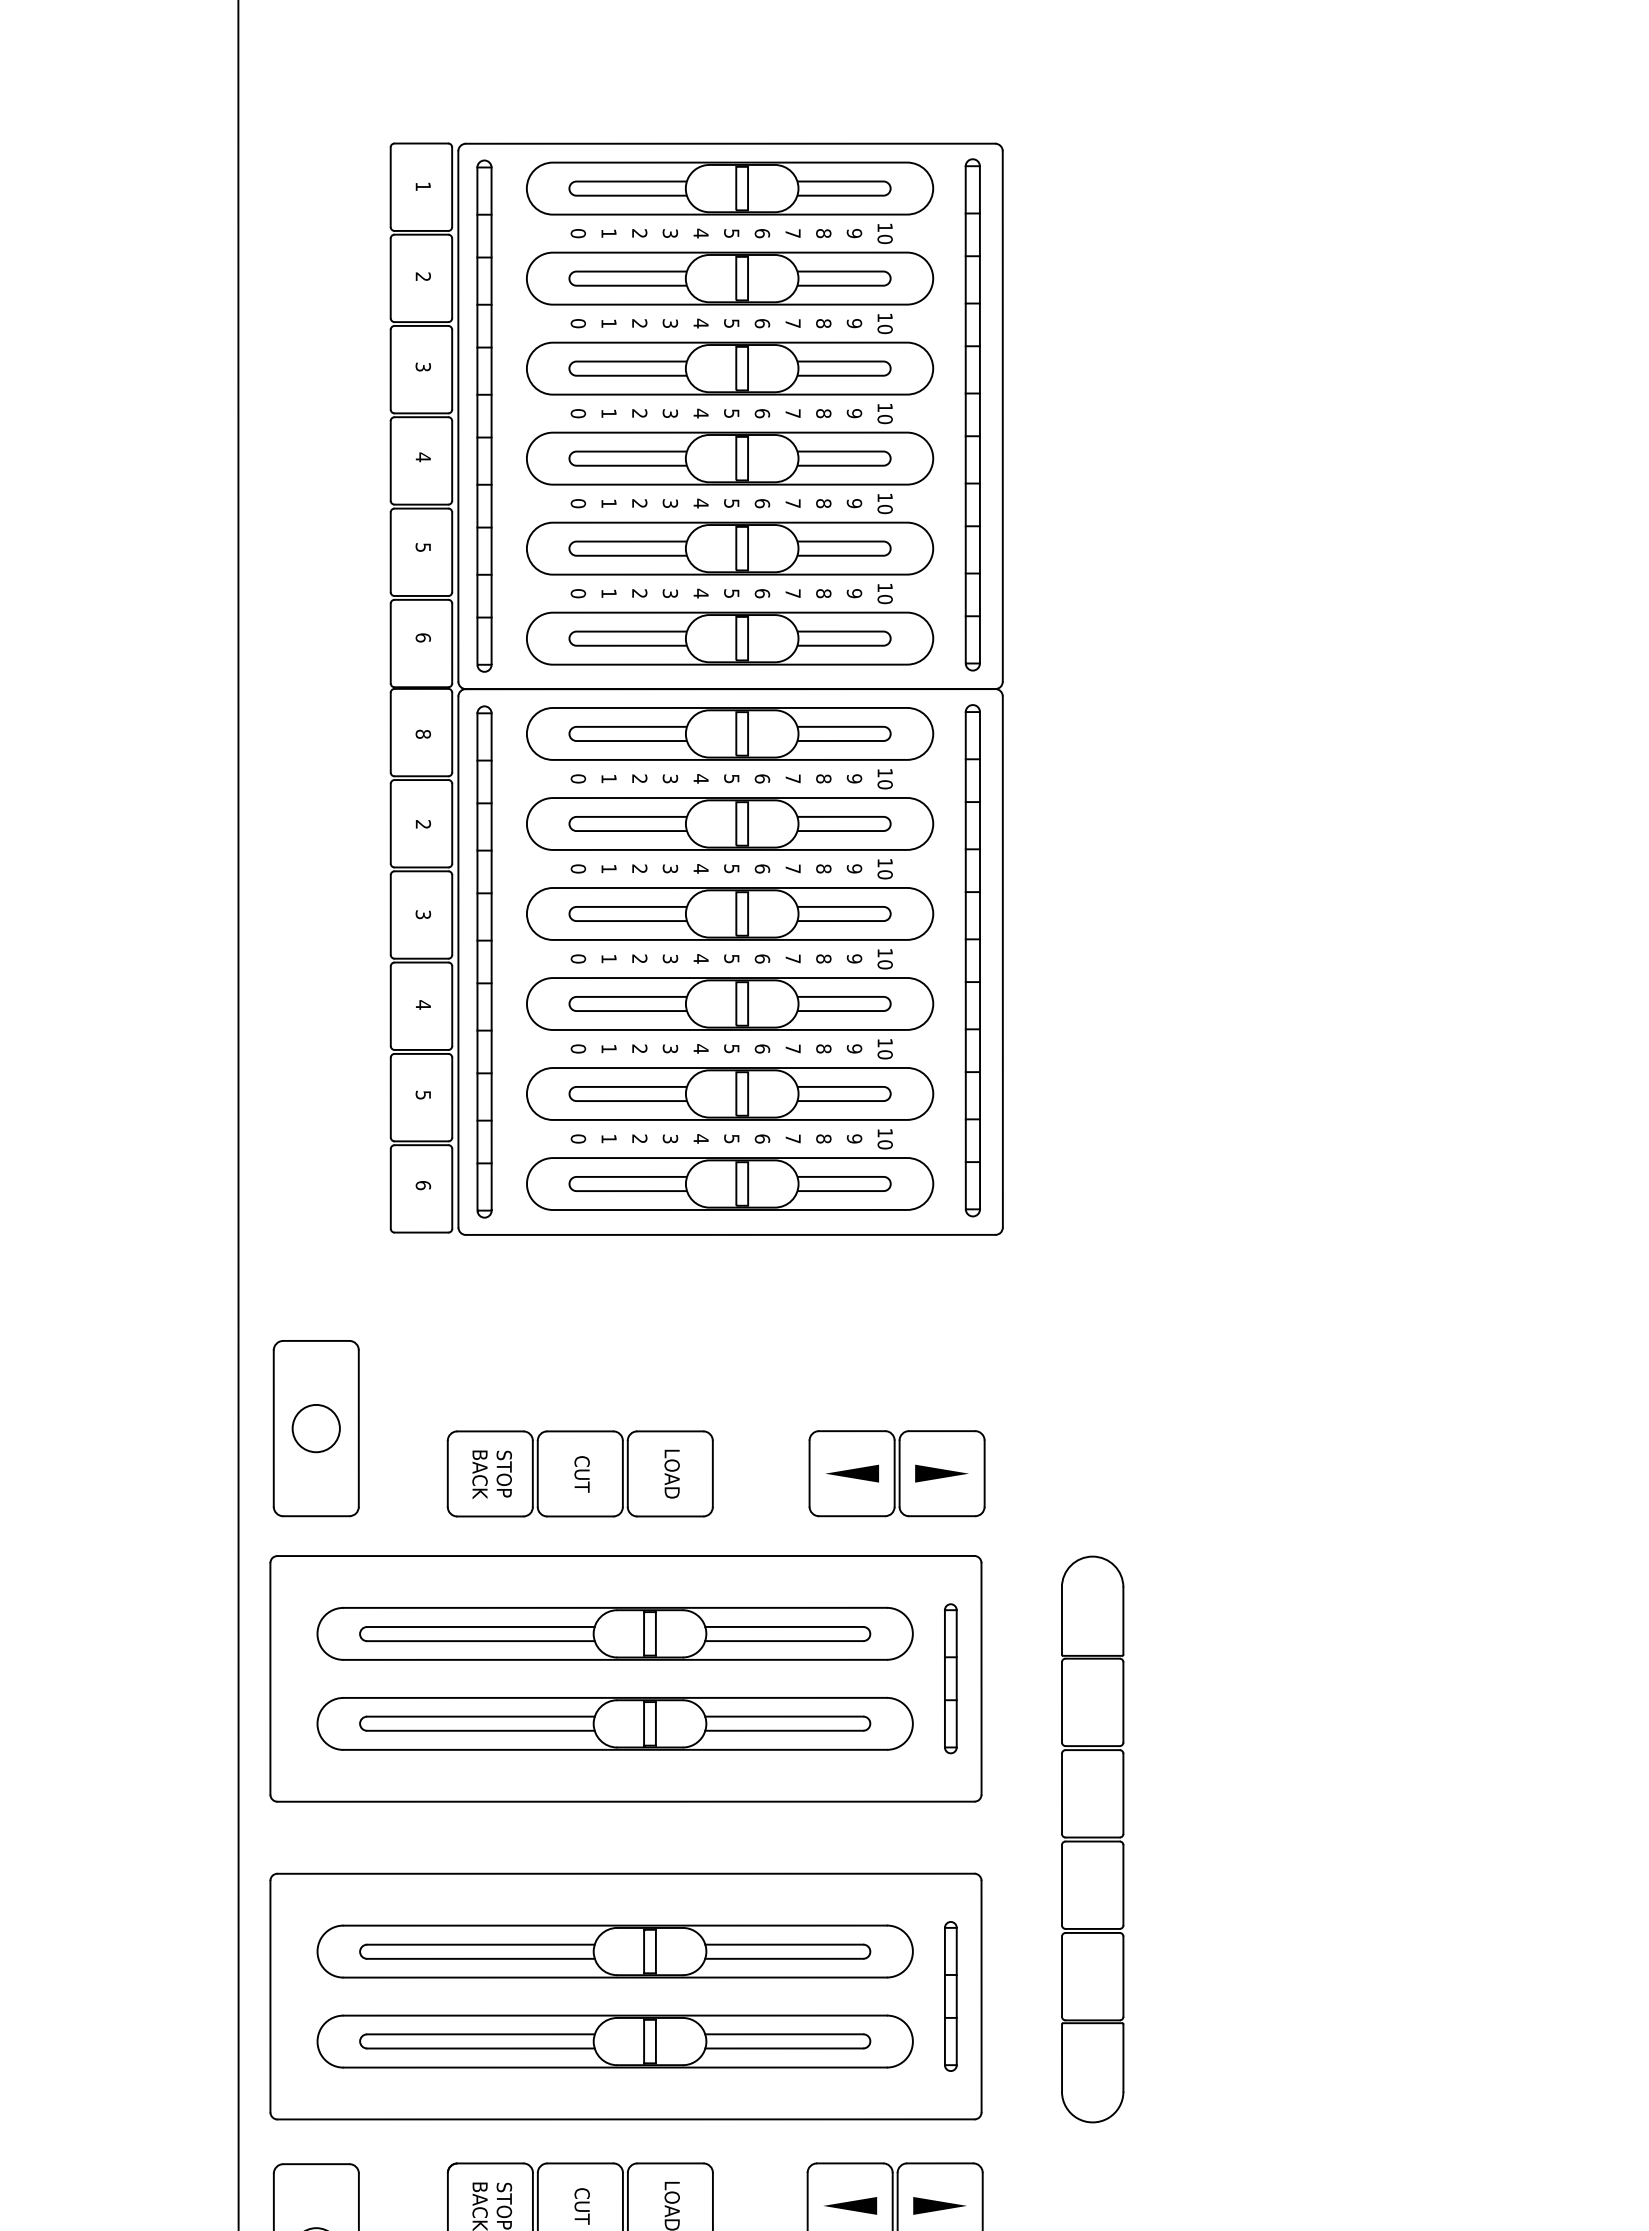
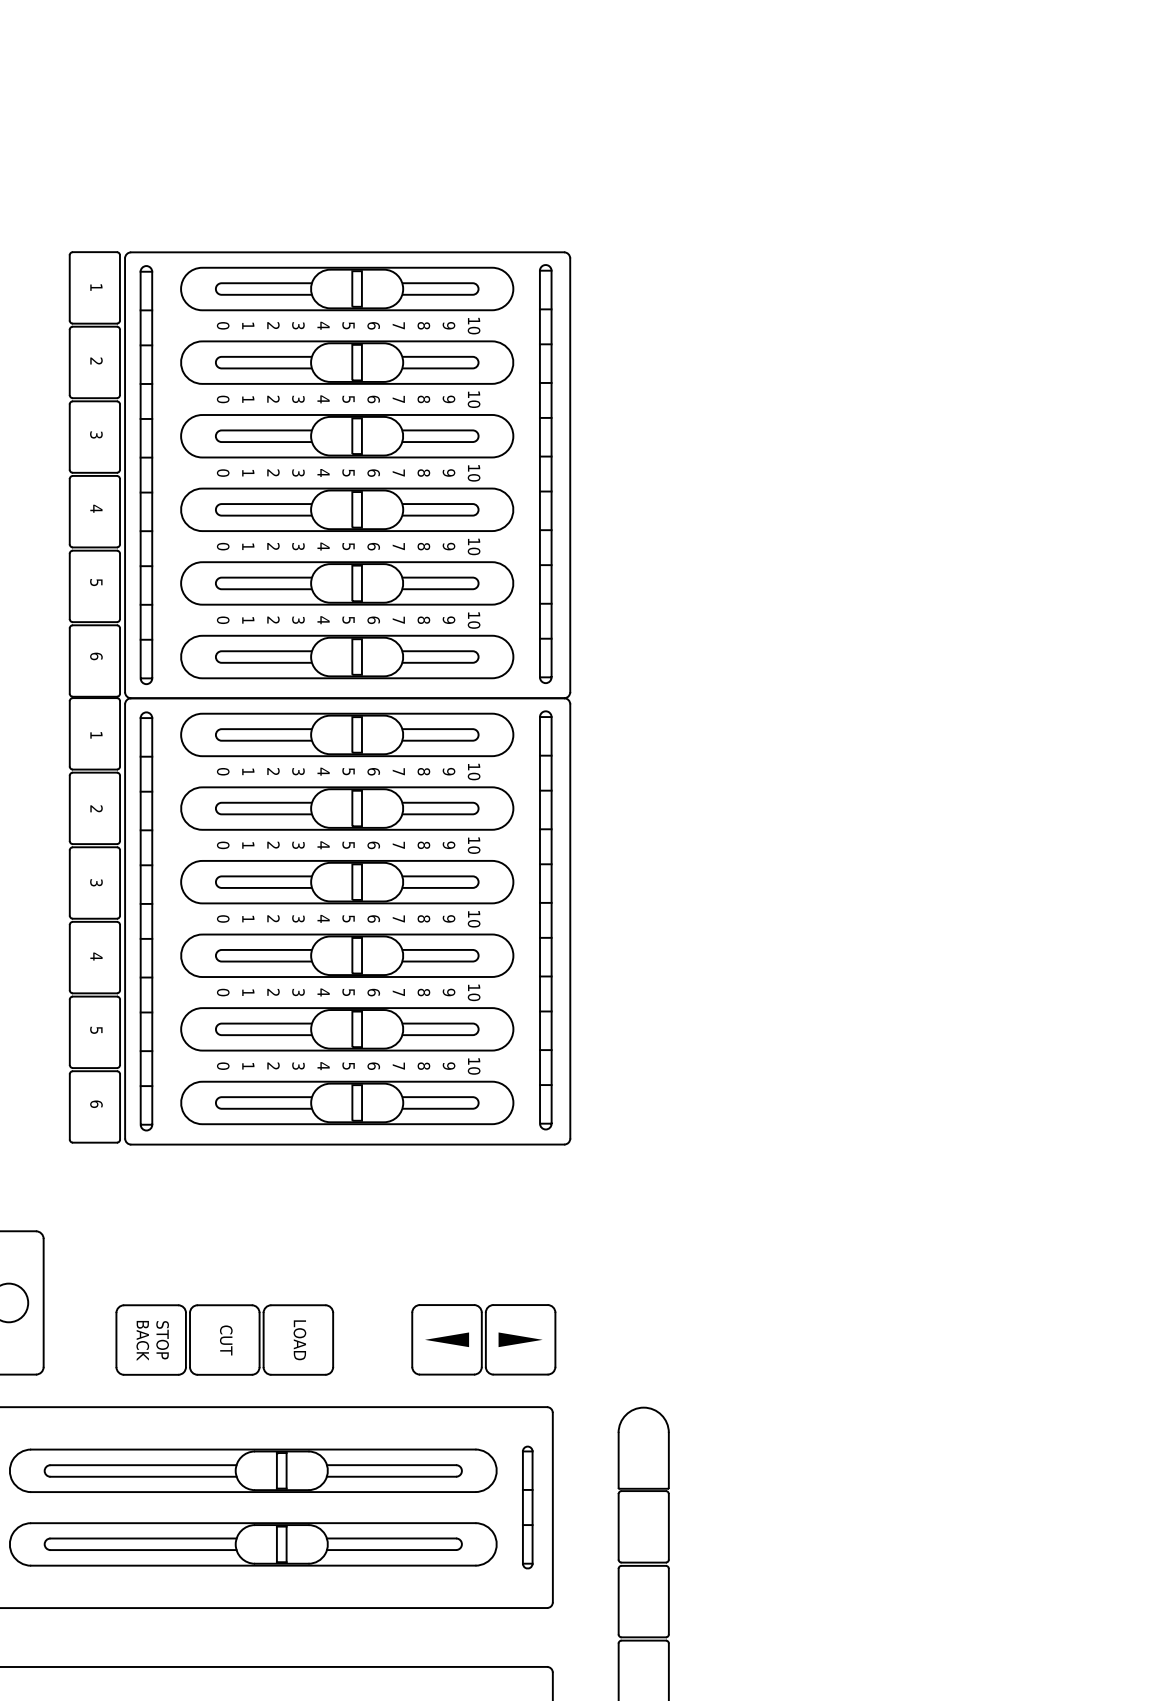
text: (423, 733) -> (96, 734), 8 -> 1

